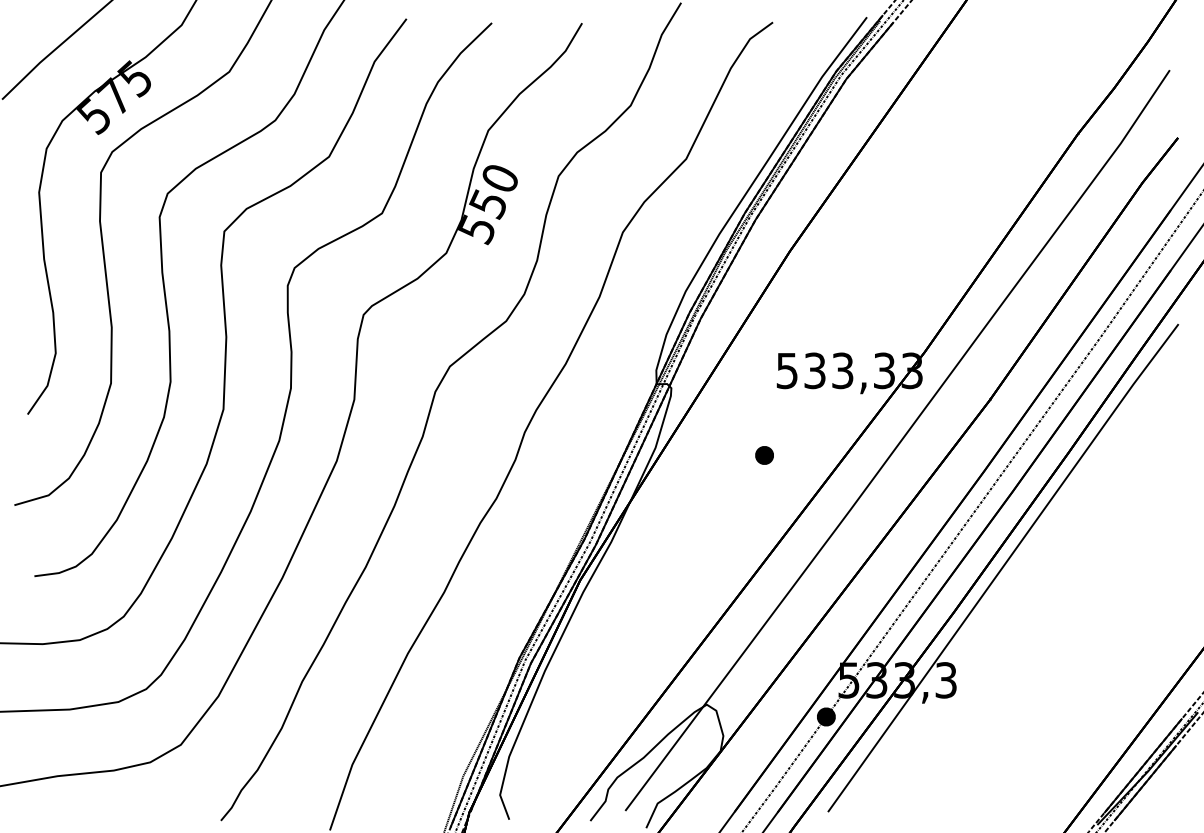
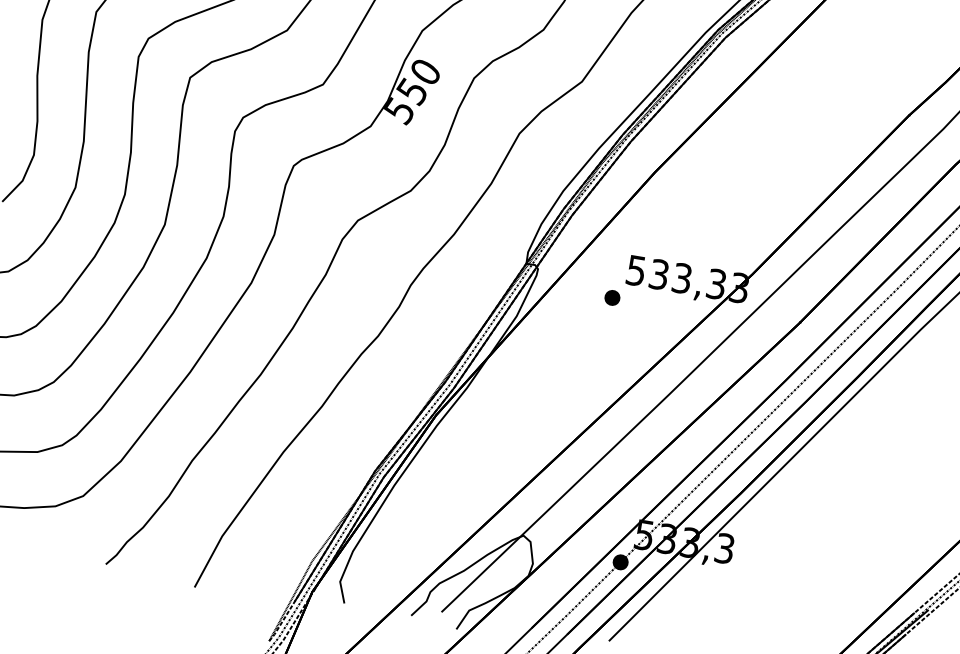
part: (764, 455) -> (612, 297), moved

